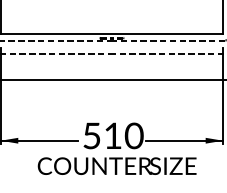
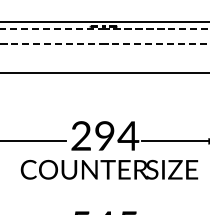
text: (113, 135) -> (105, 135), 510 -> 294

